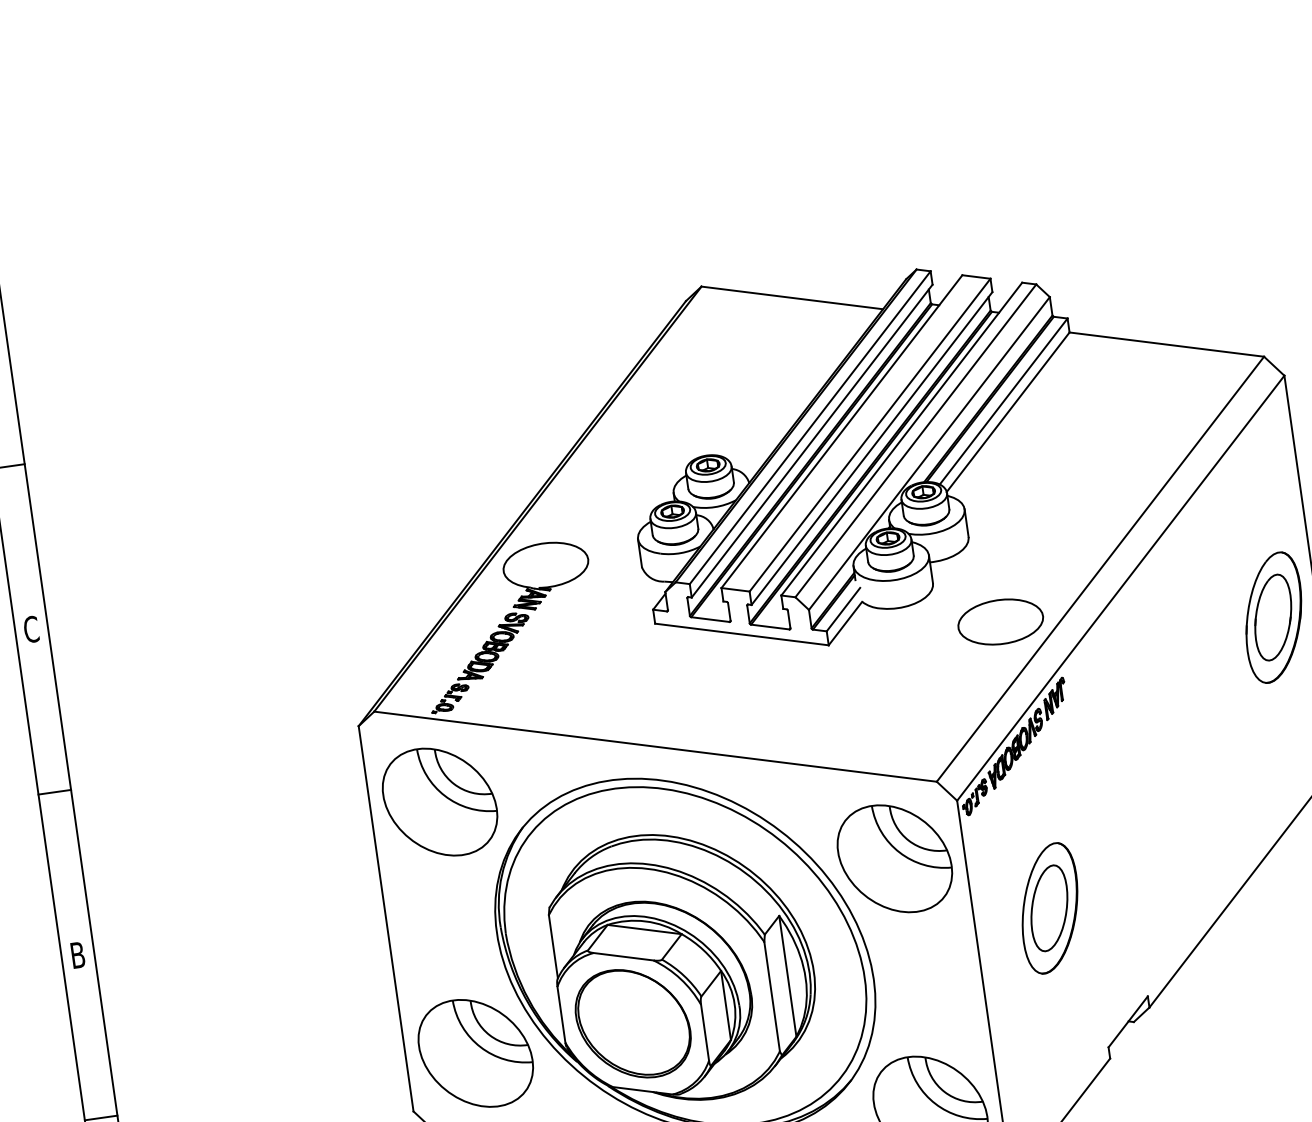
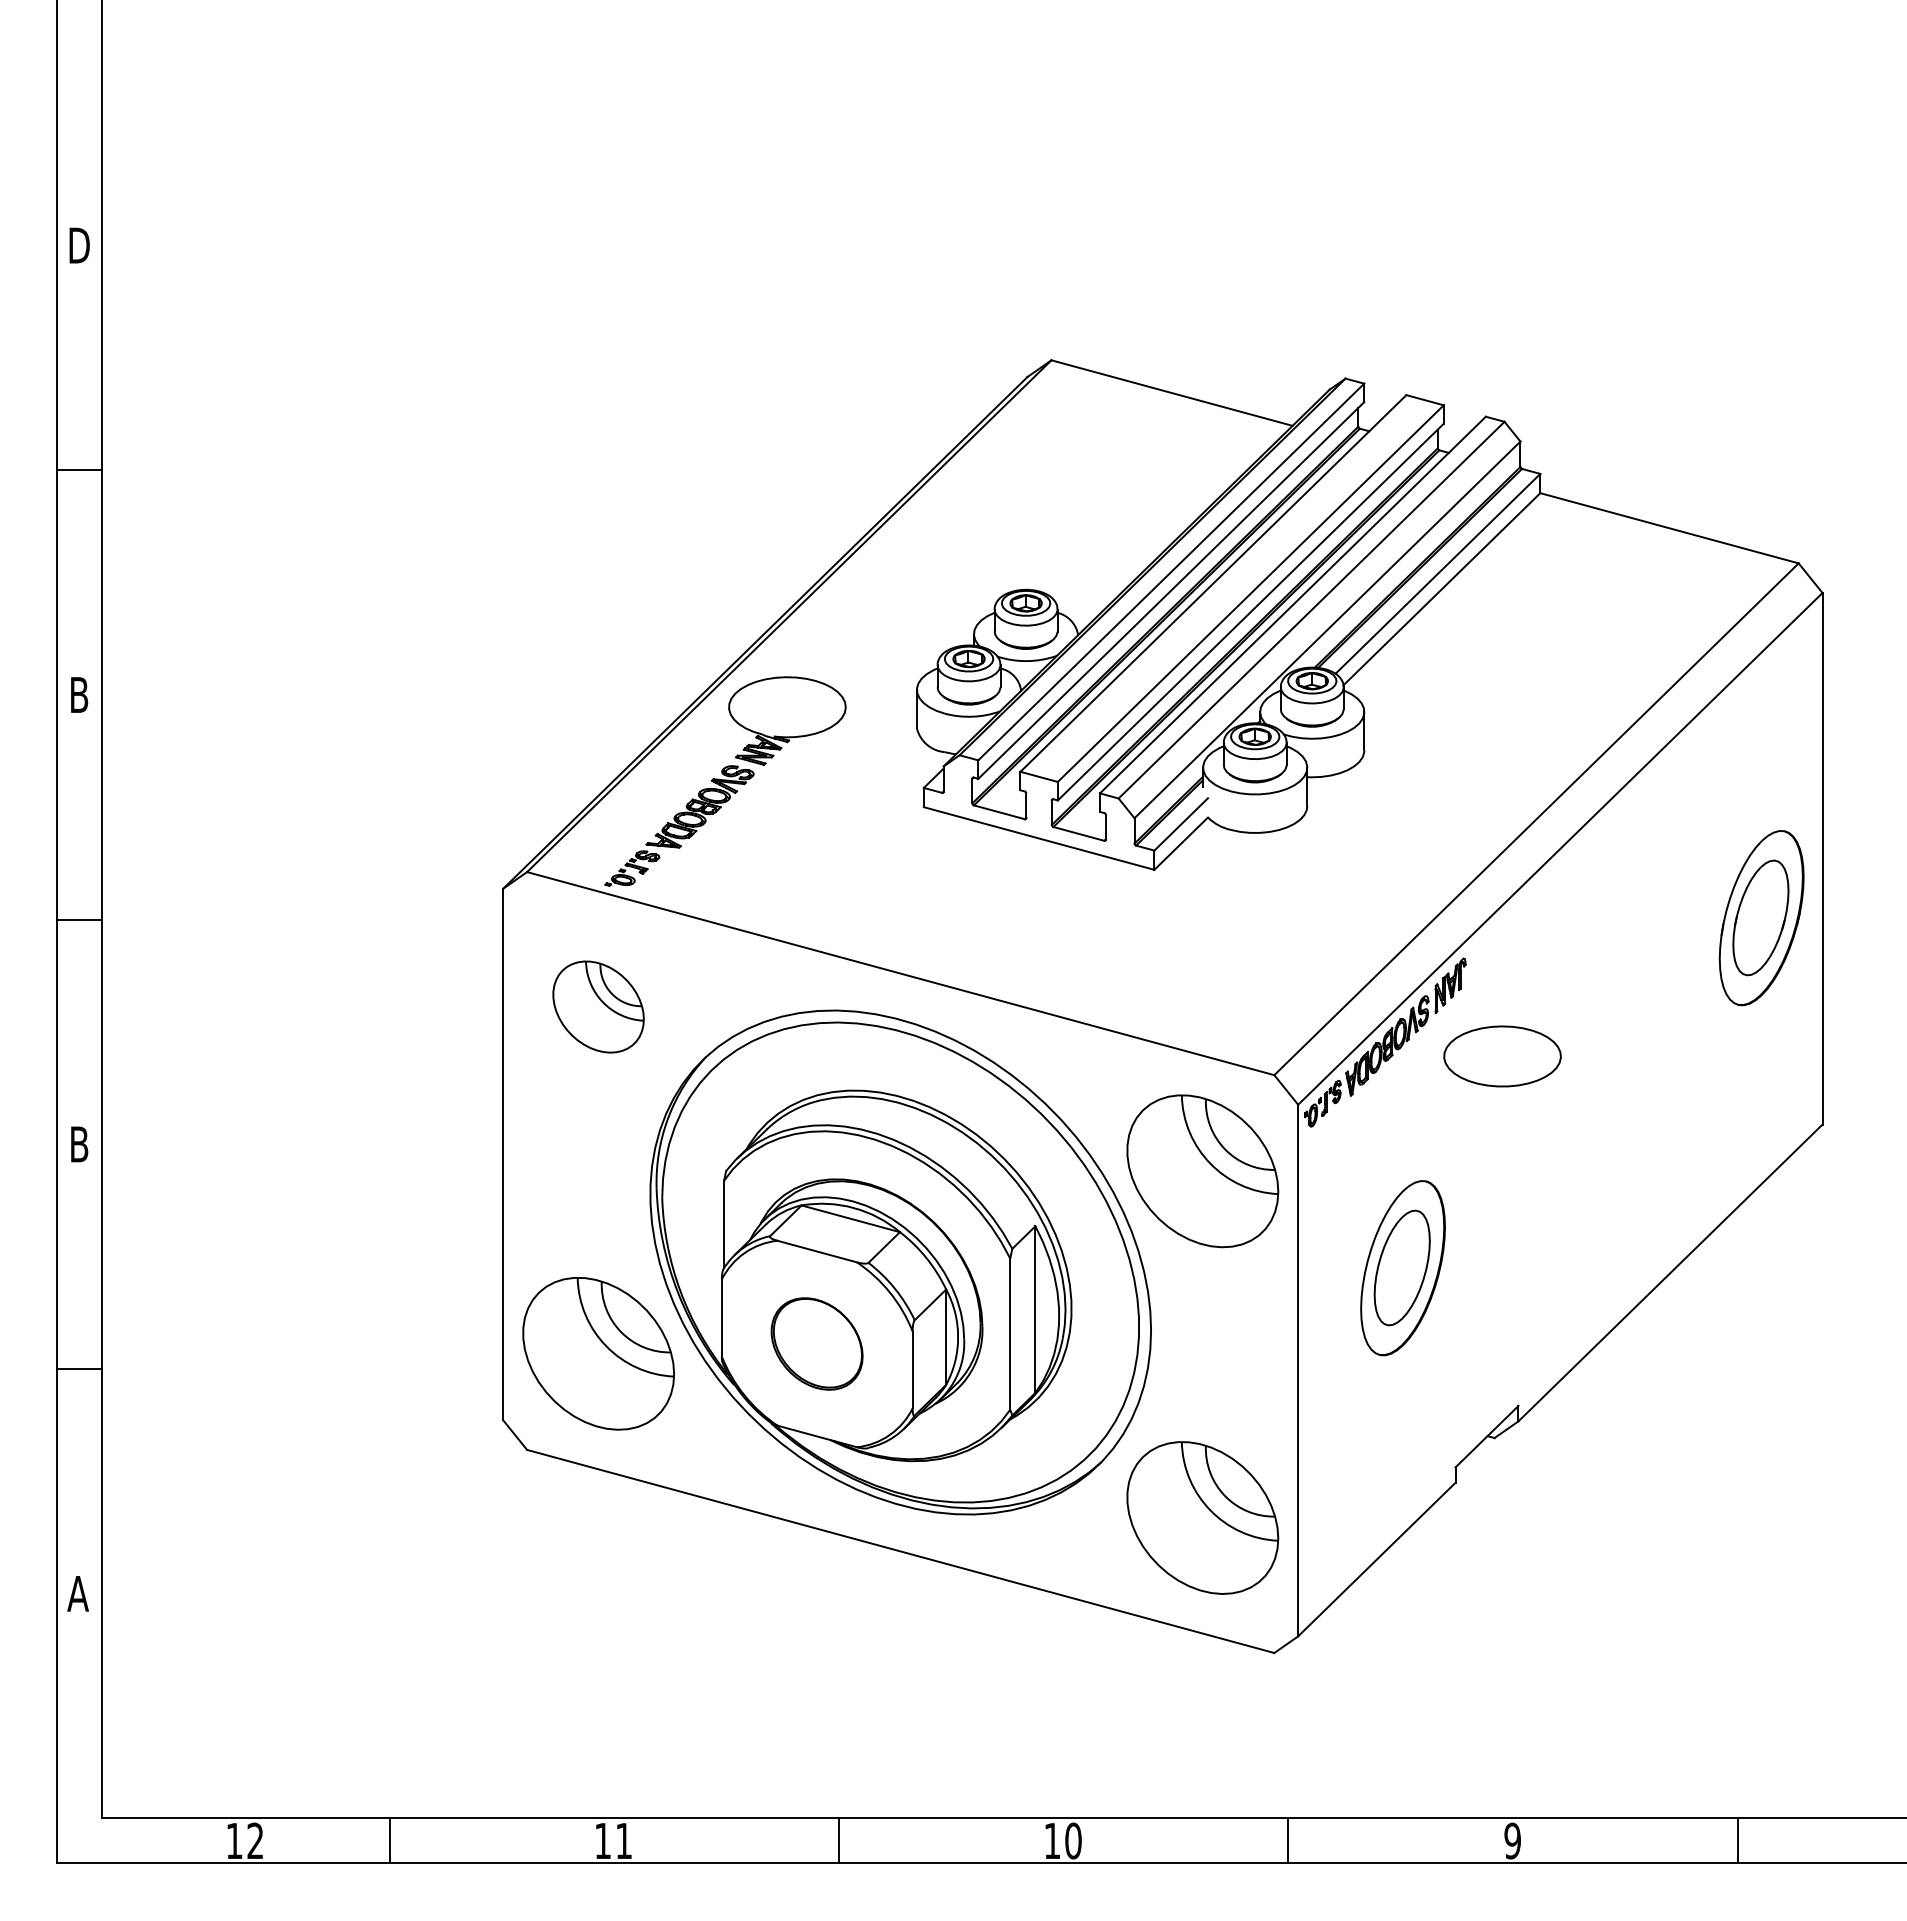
part: (1000, 622) -> (1502, 1056), moved
text: (30, 629) -> (78, 694), C -> B
part: (439, 801) -> (598, 1006), size x0.6
part: (632, 1023) -> (816, 1343), size x0.6

